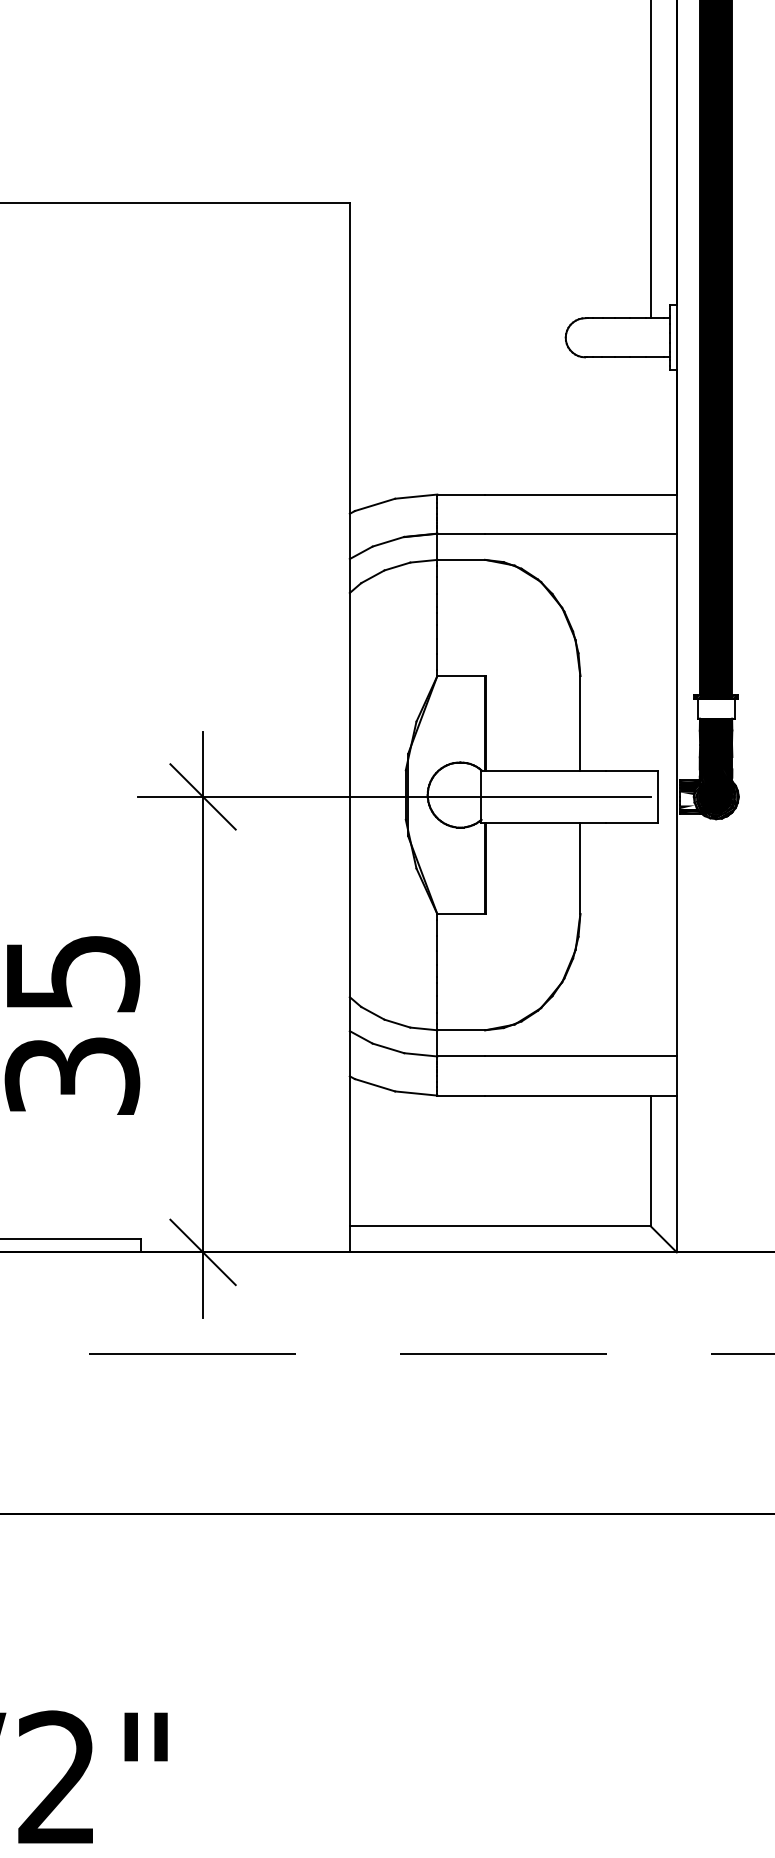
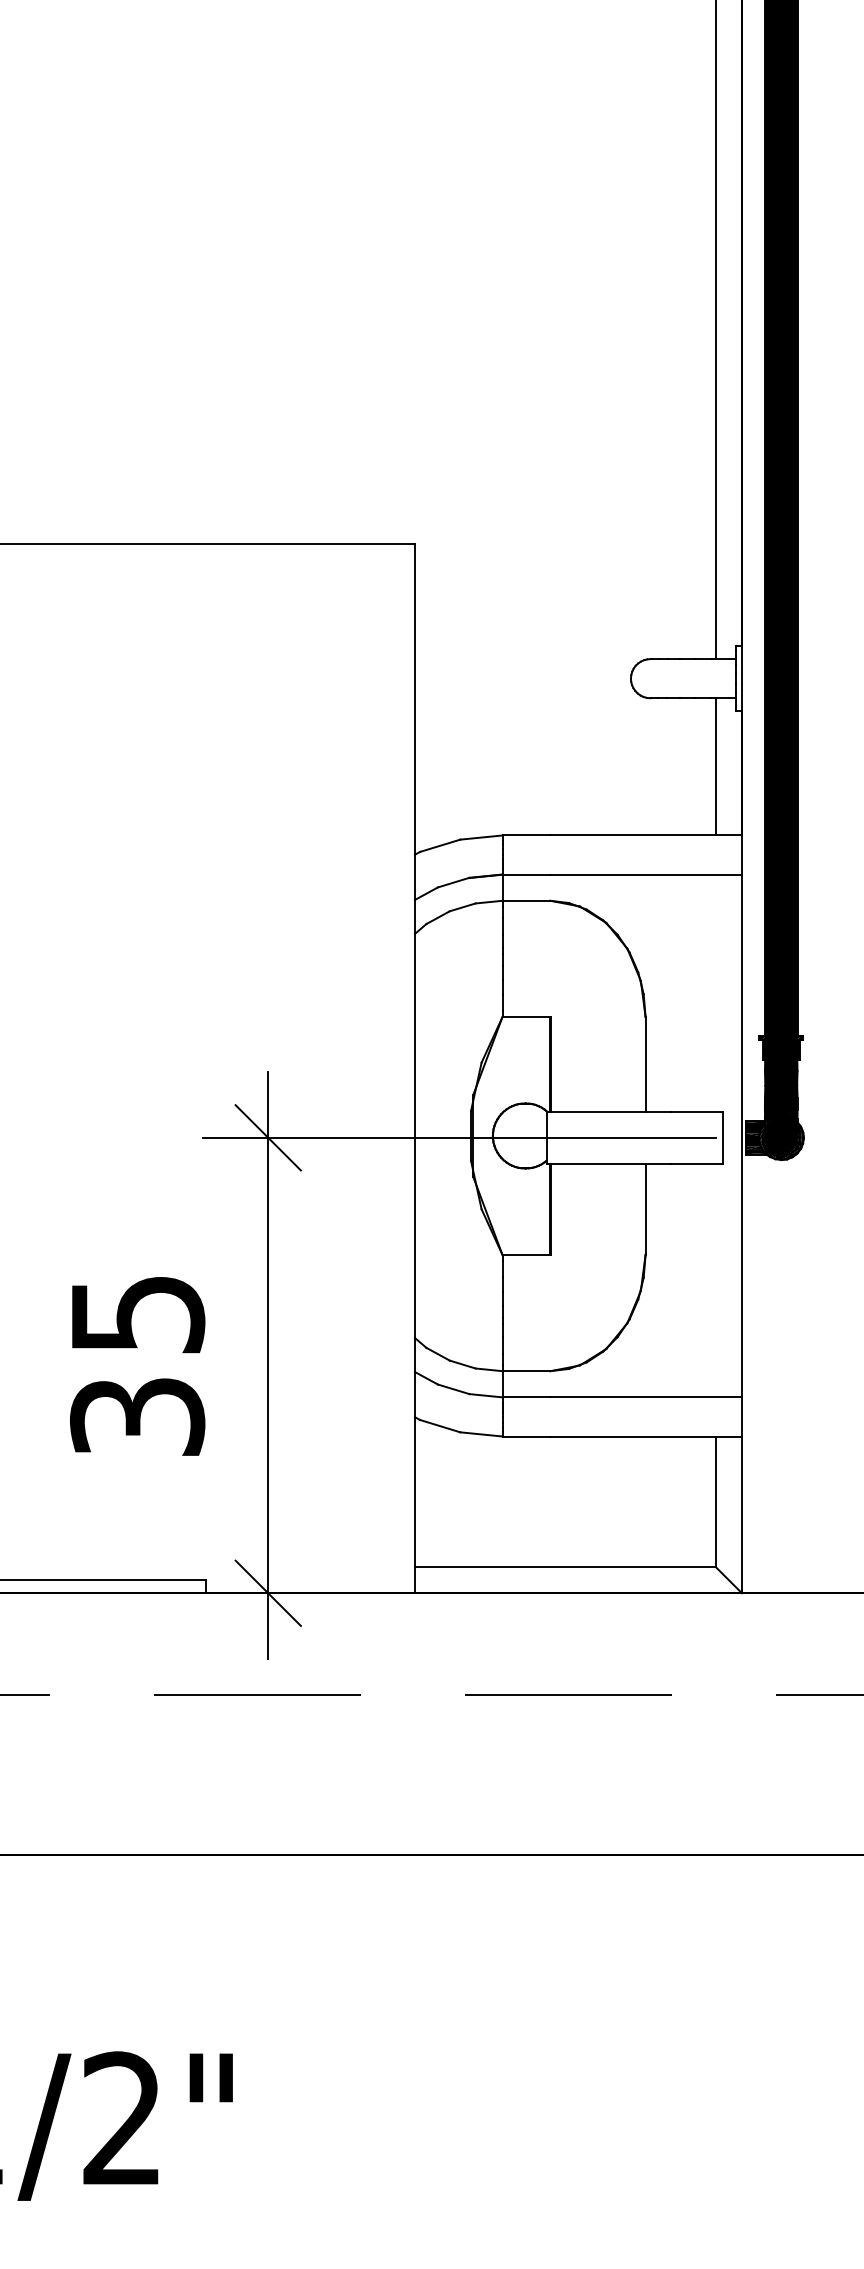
line: (650, 425) -> (715, 766), added
fill: (715, 708) -> (780, 1049), added
fill: (688, 800) -> (753, 1141), added

